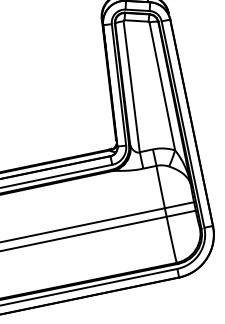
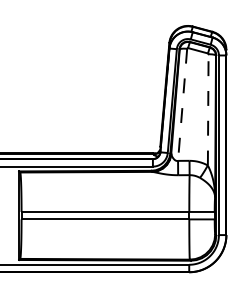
line: (162, 85) -> (208, 109), solid -> dashed
line: (131, 87) -> (182, 105), solid -> dashed

